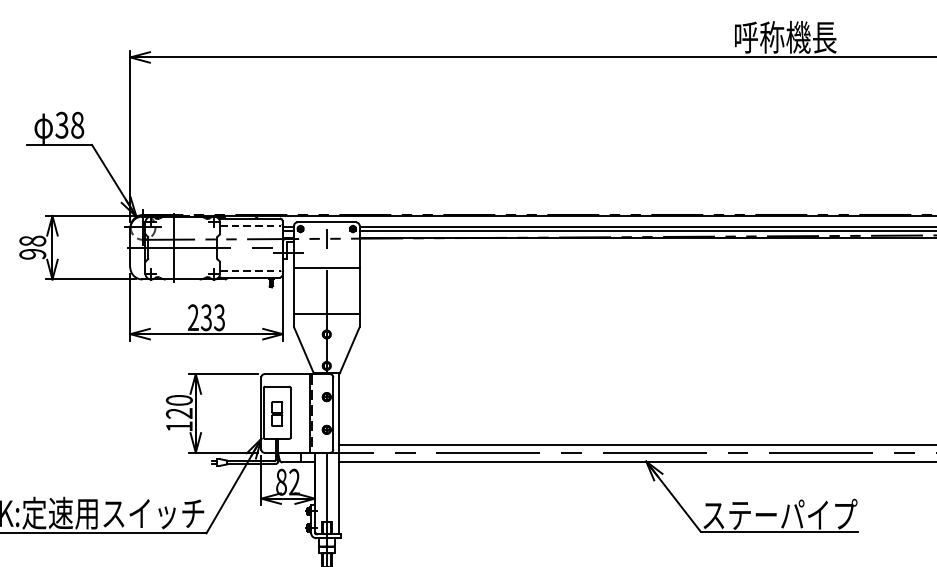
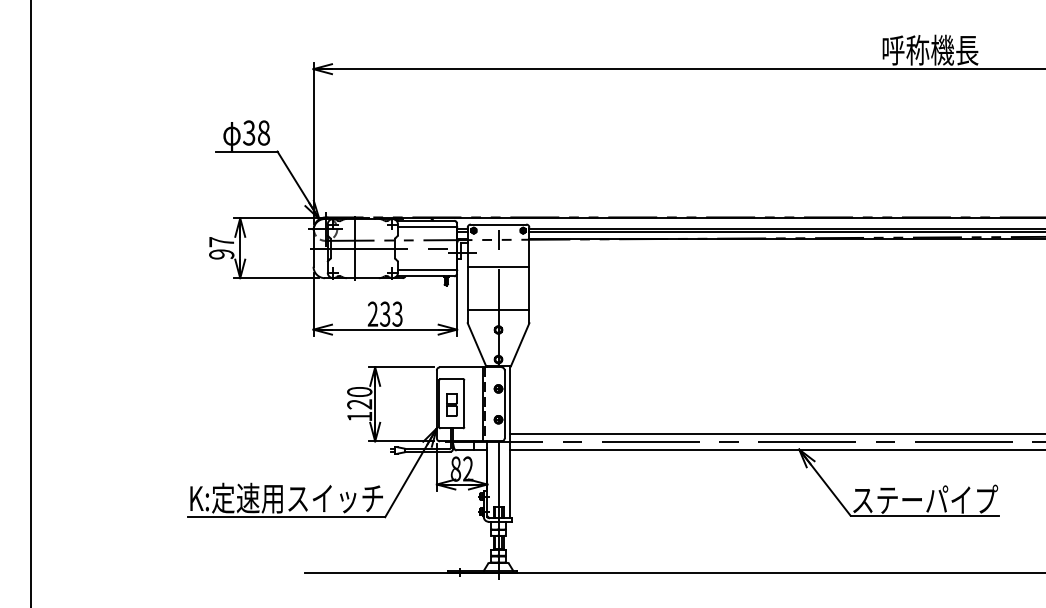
line: (250, 225) -> (426, 227), dashed -> solid
text: (32, 241) -> (221, 242), 98 -> 97
line: (250, 270) -> (426, 269), dashed -> solid

